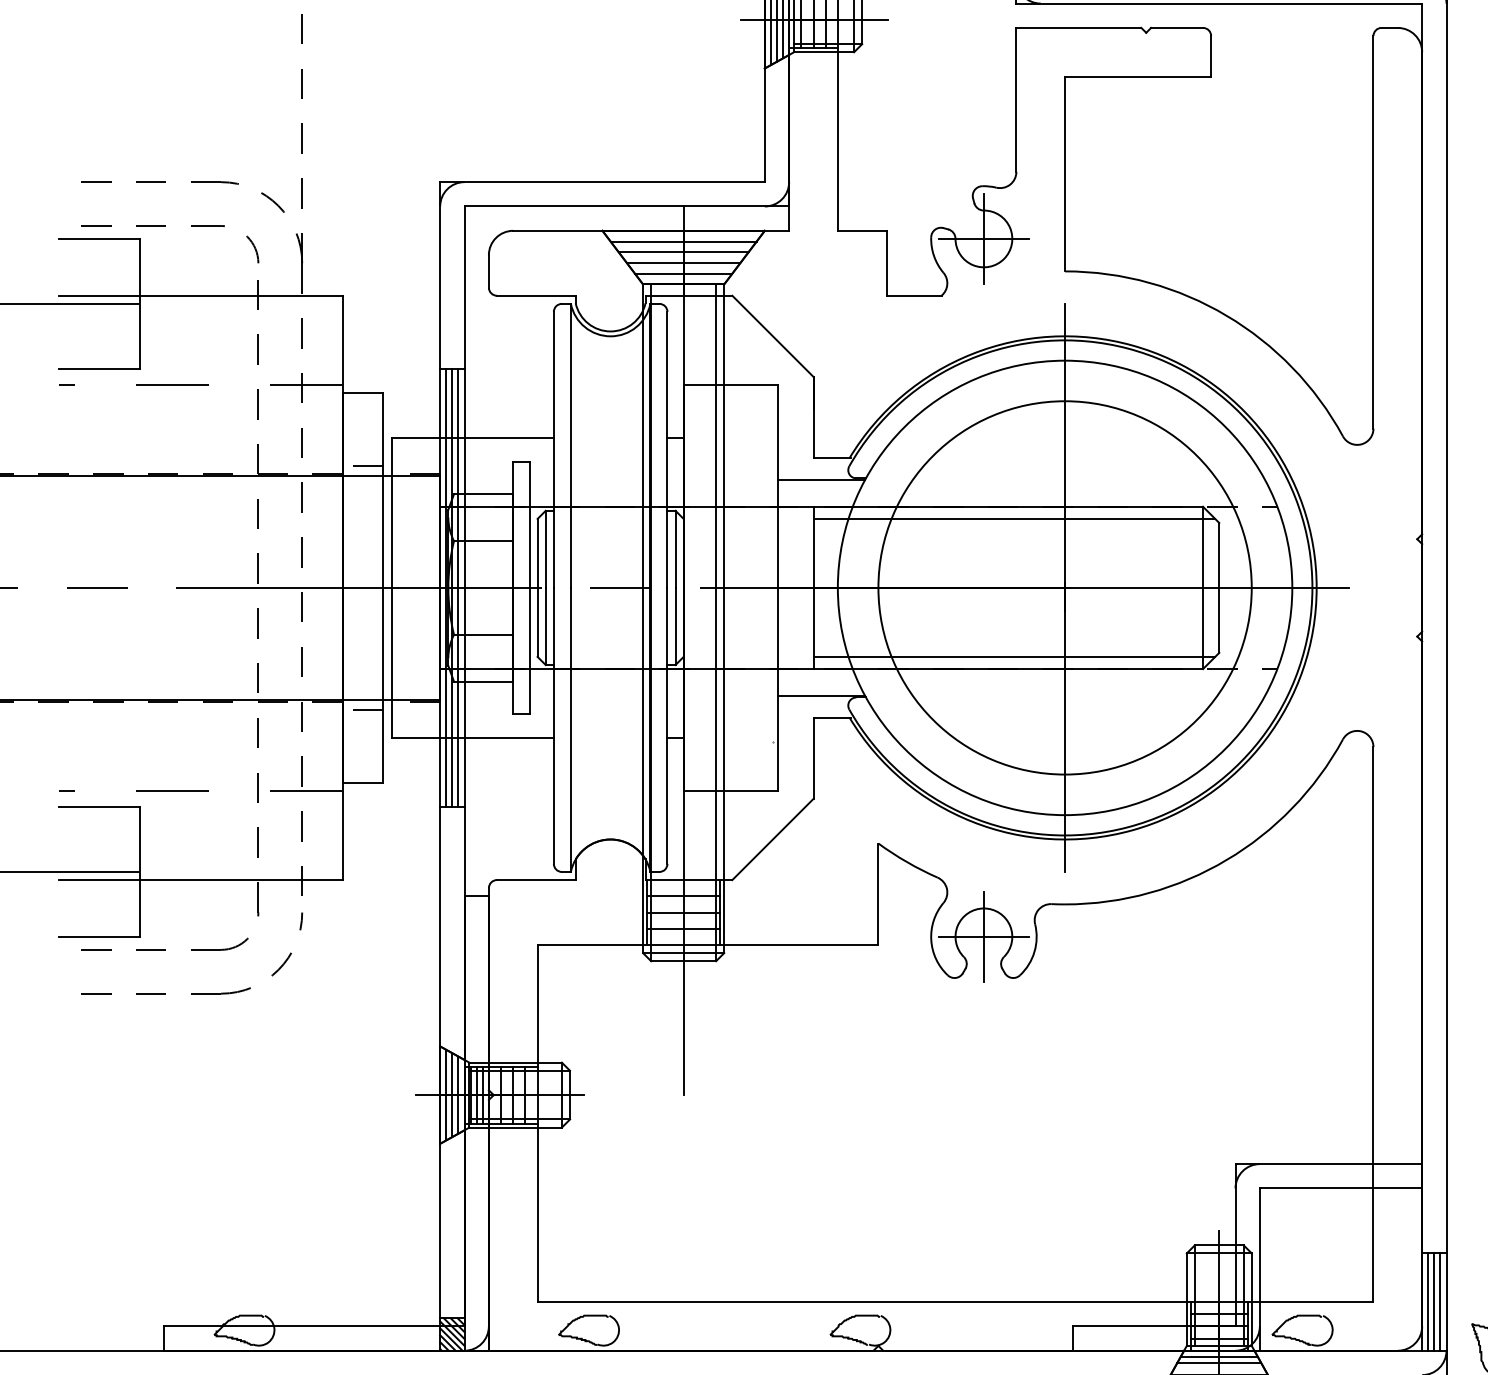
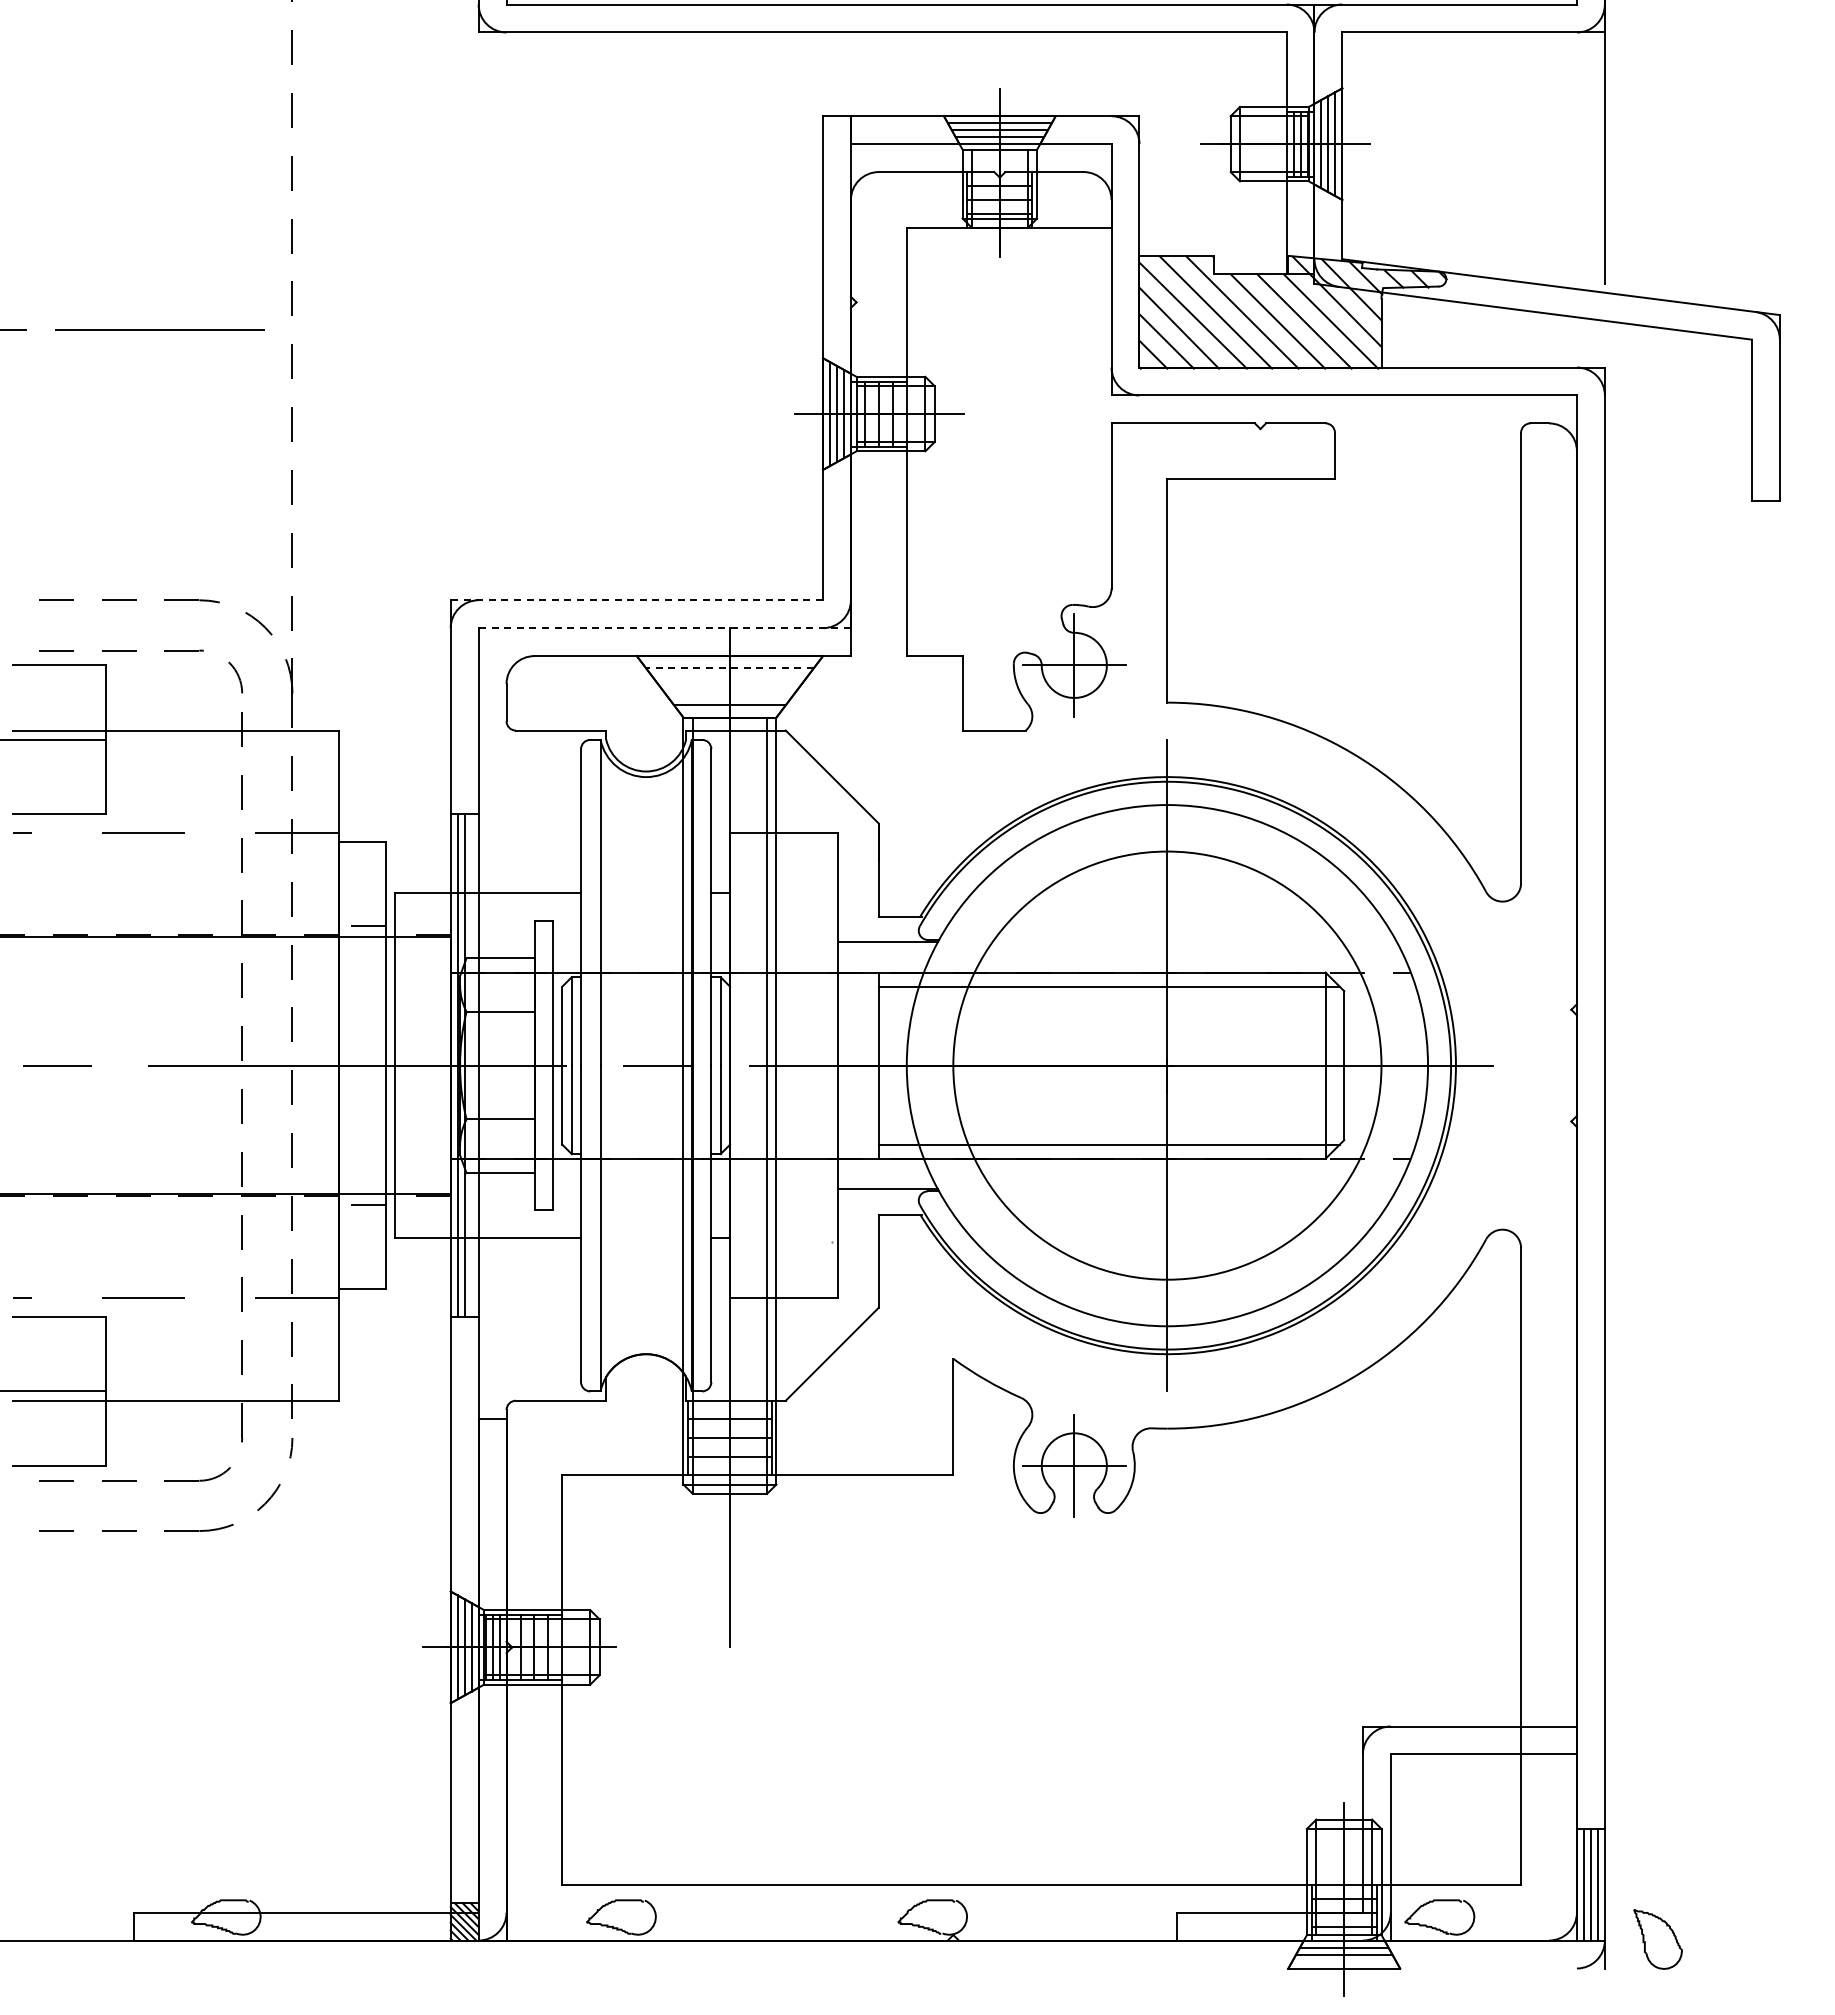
line: (602, 182) -> (636, 600), solid -> dashed
line: (626, 206) -> (664, 628), solid -> dashed
line: (683, 241) -> (729, 668), solid -> dashed
line: (683, 252) -> (729, 680), removed
line: (683, 262) -> (729, 692), removed
line: (458, 587) -> (471, 1065), removed

